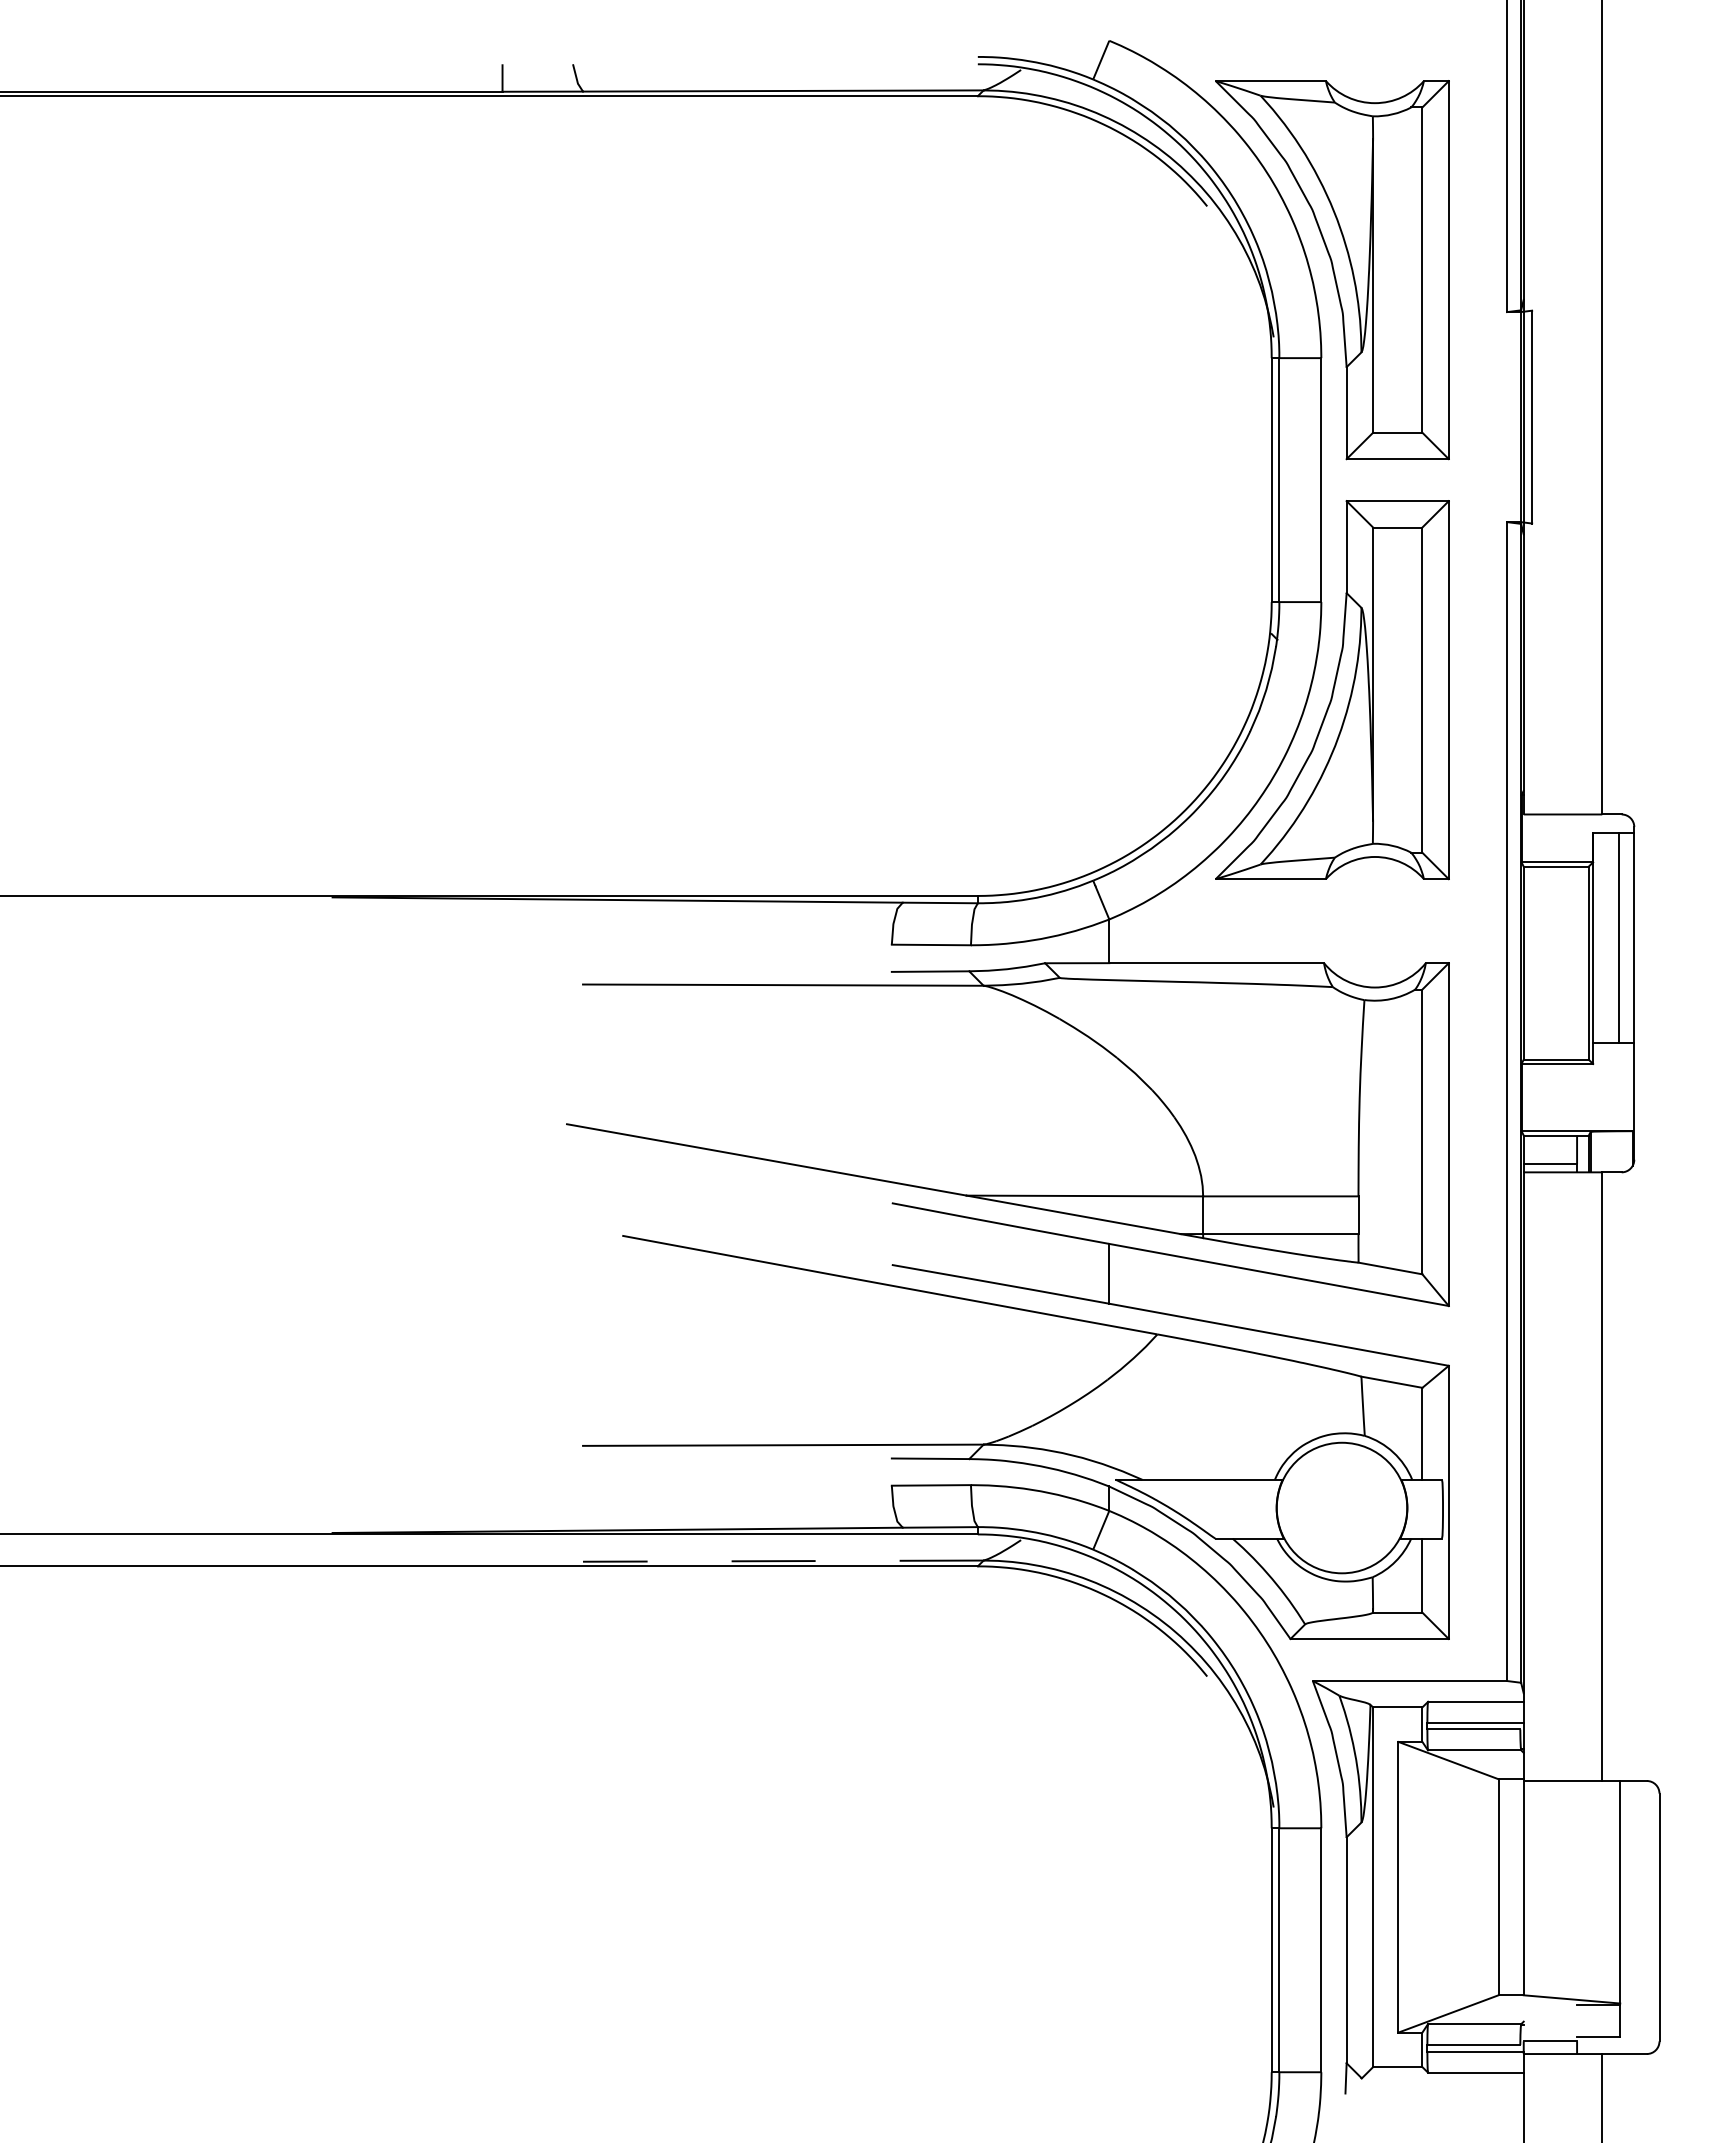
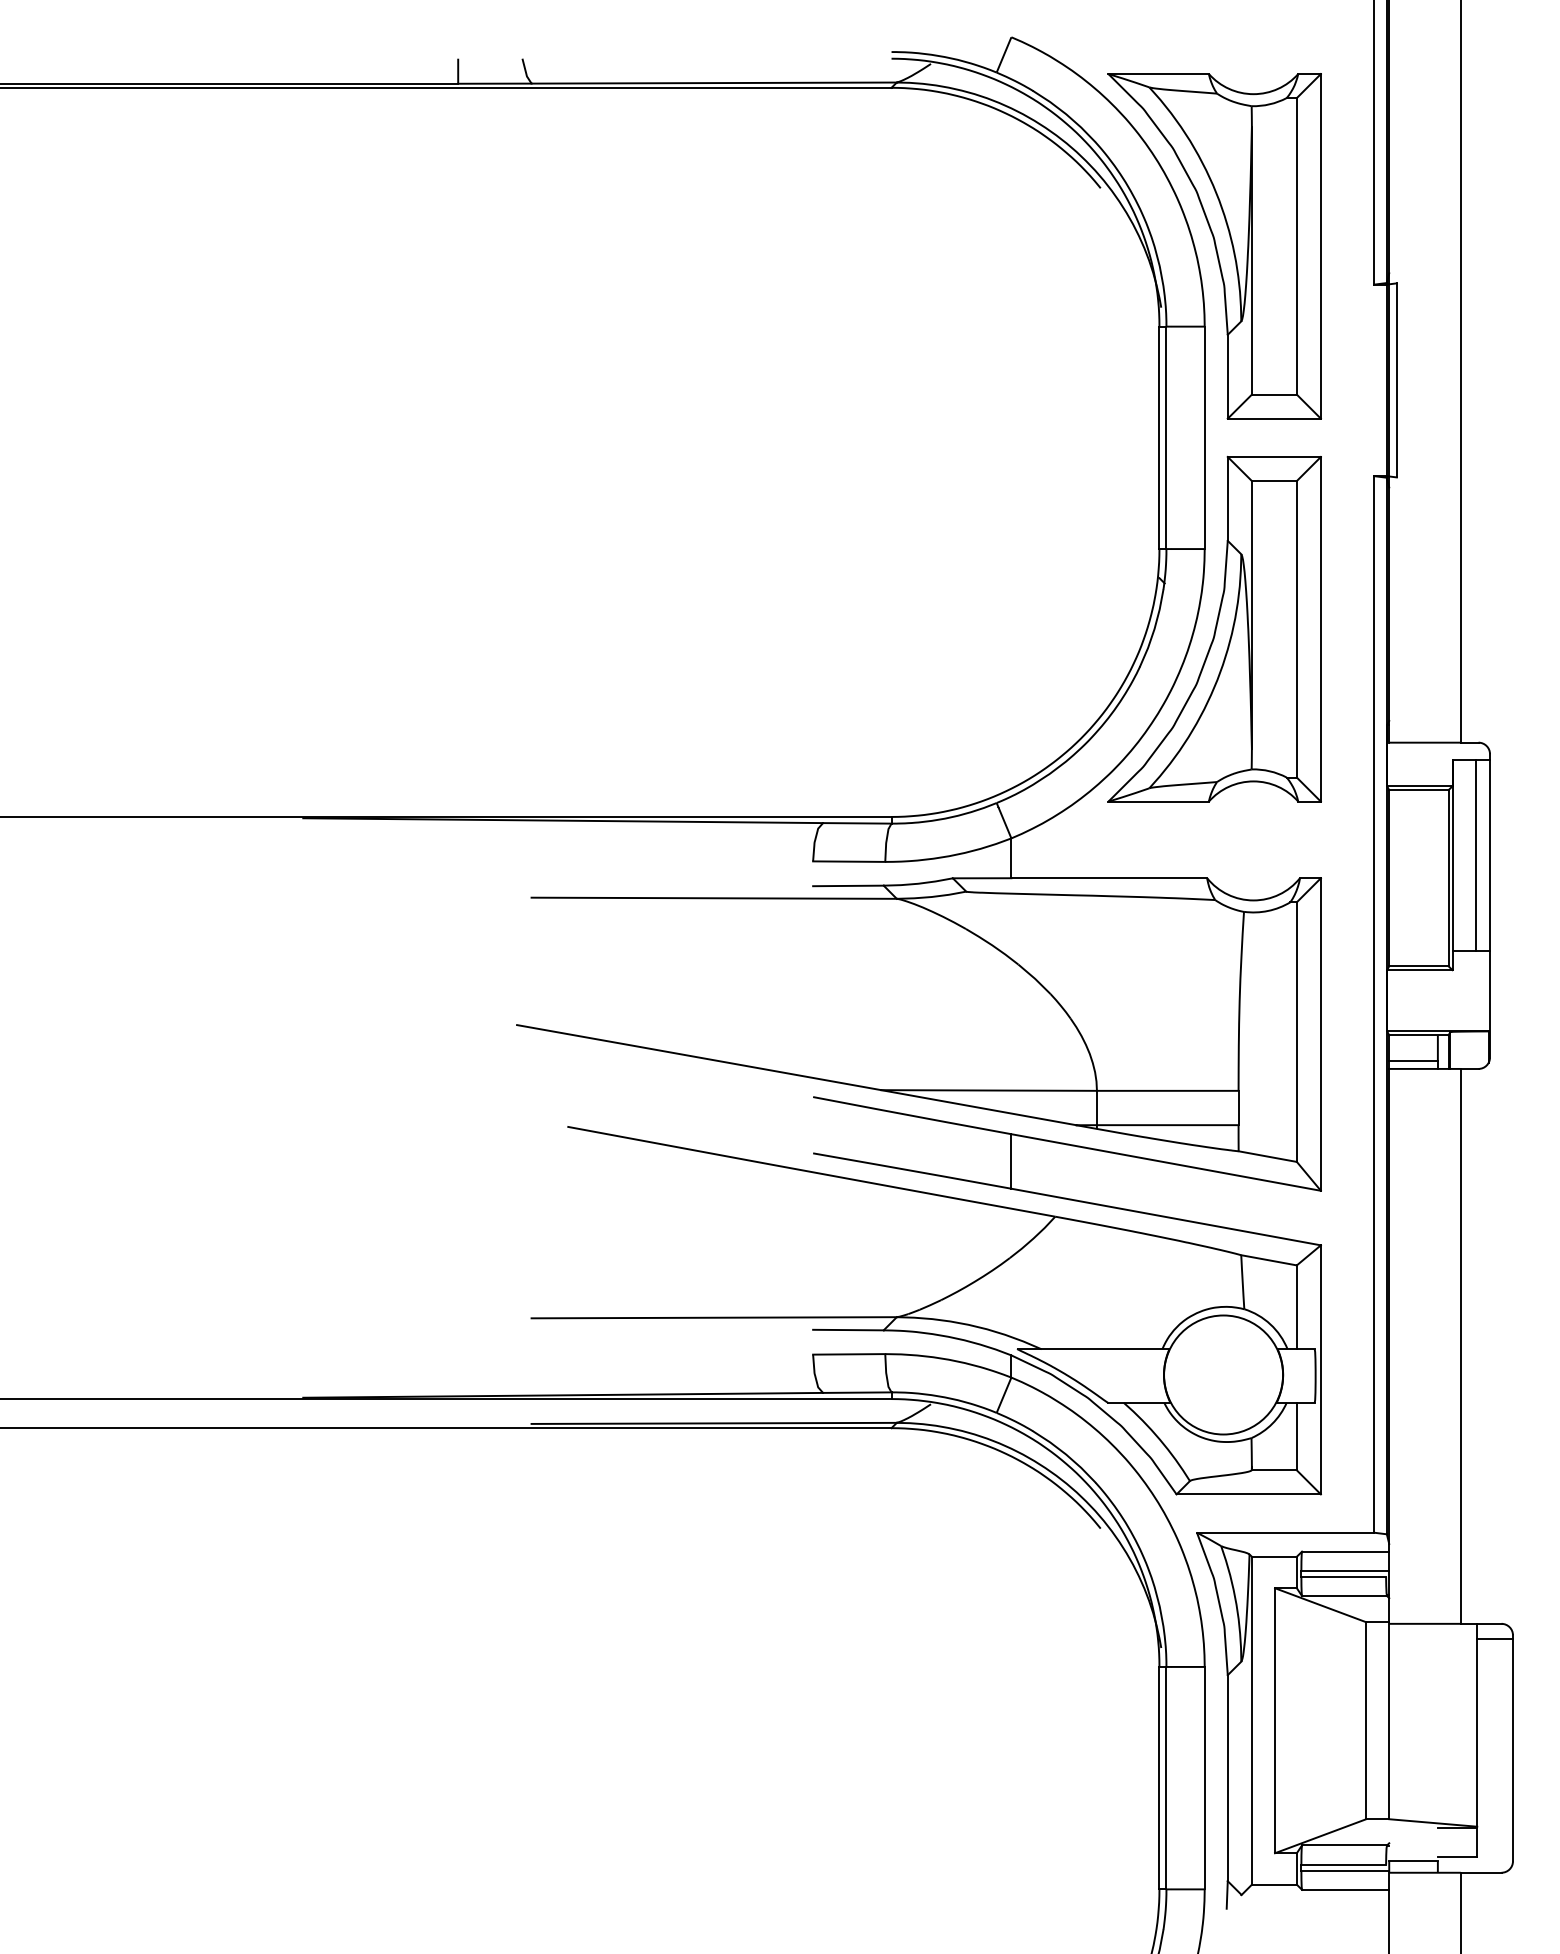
line: (782, 1561) -> (713, 1423), dashed -> solid
line: (1639, 1797) -> (1494, 1638), added

